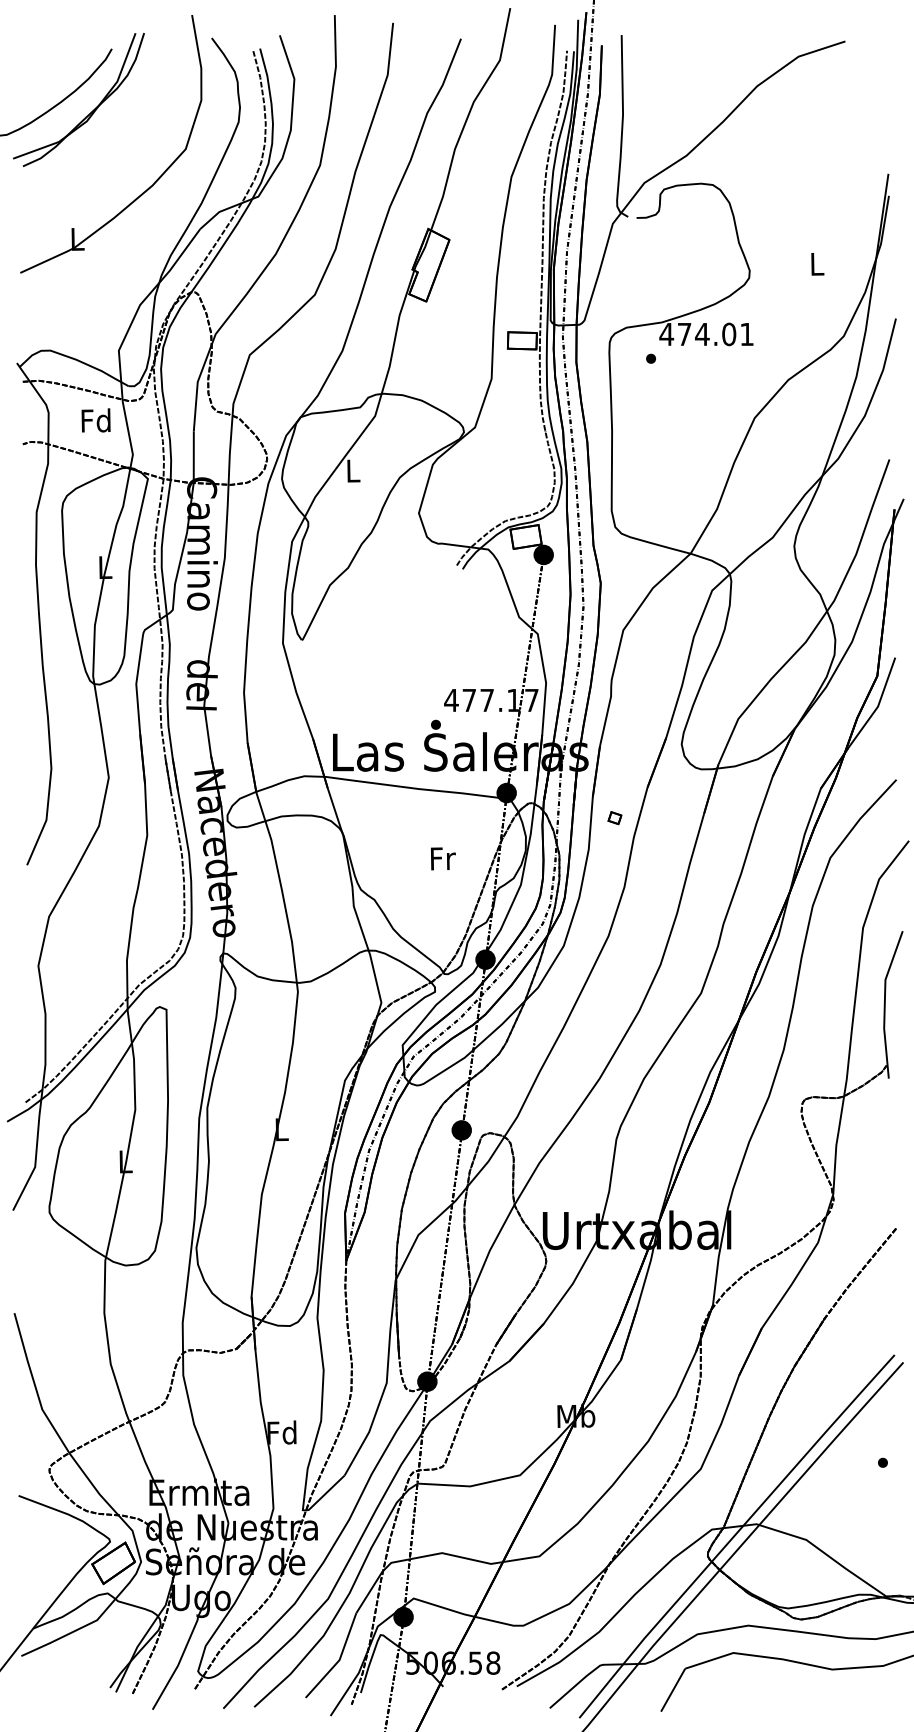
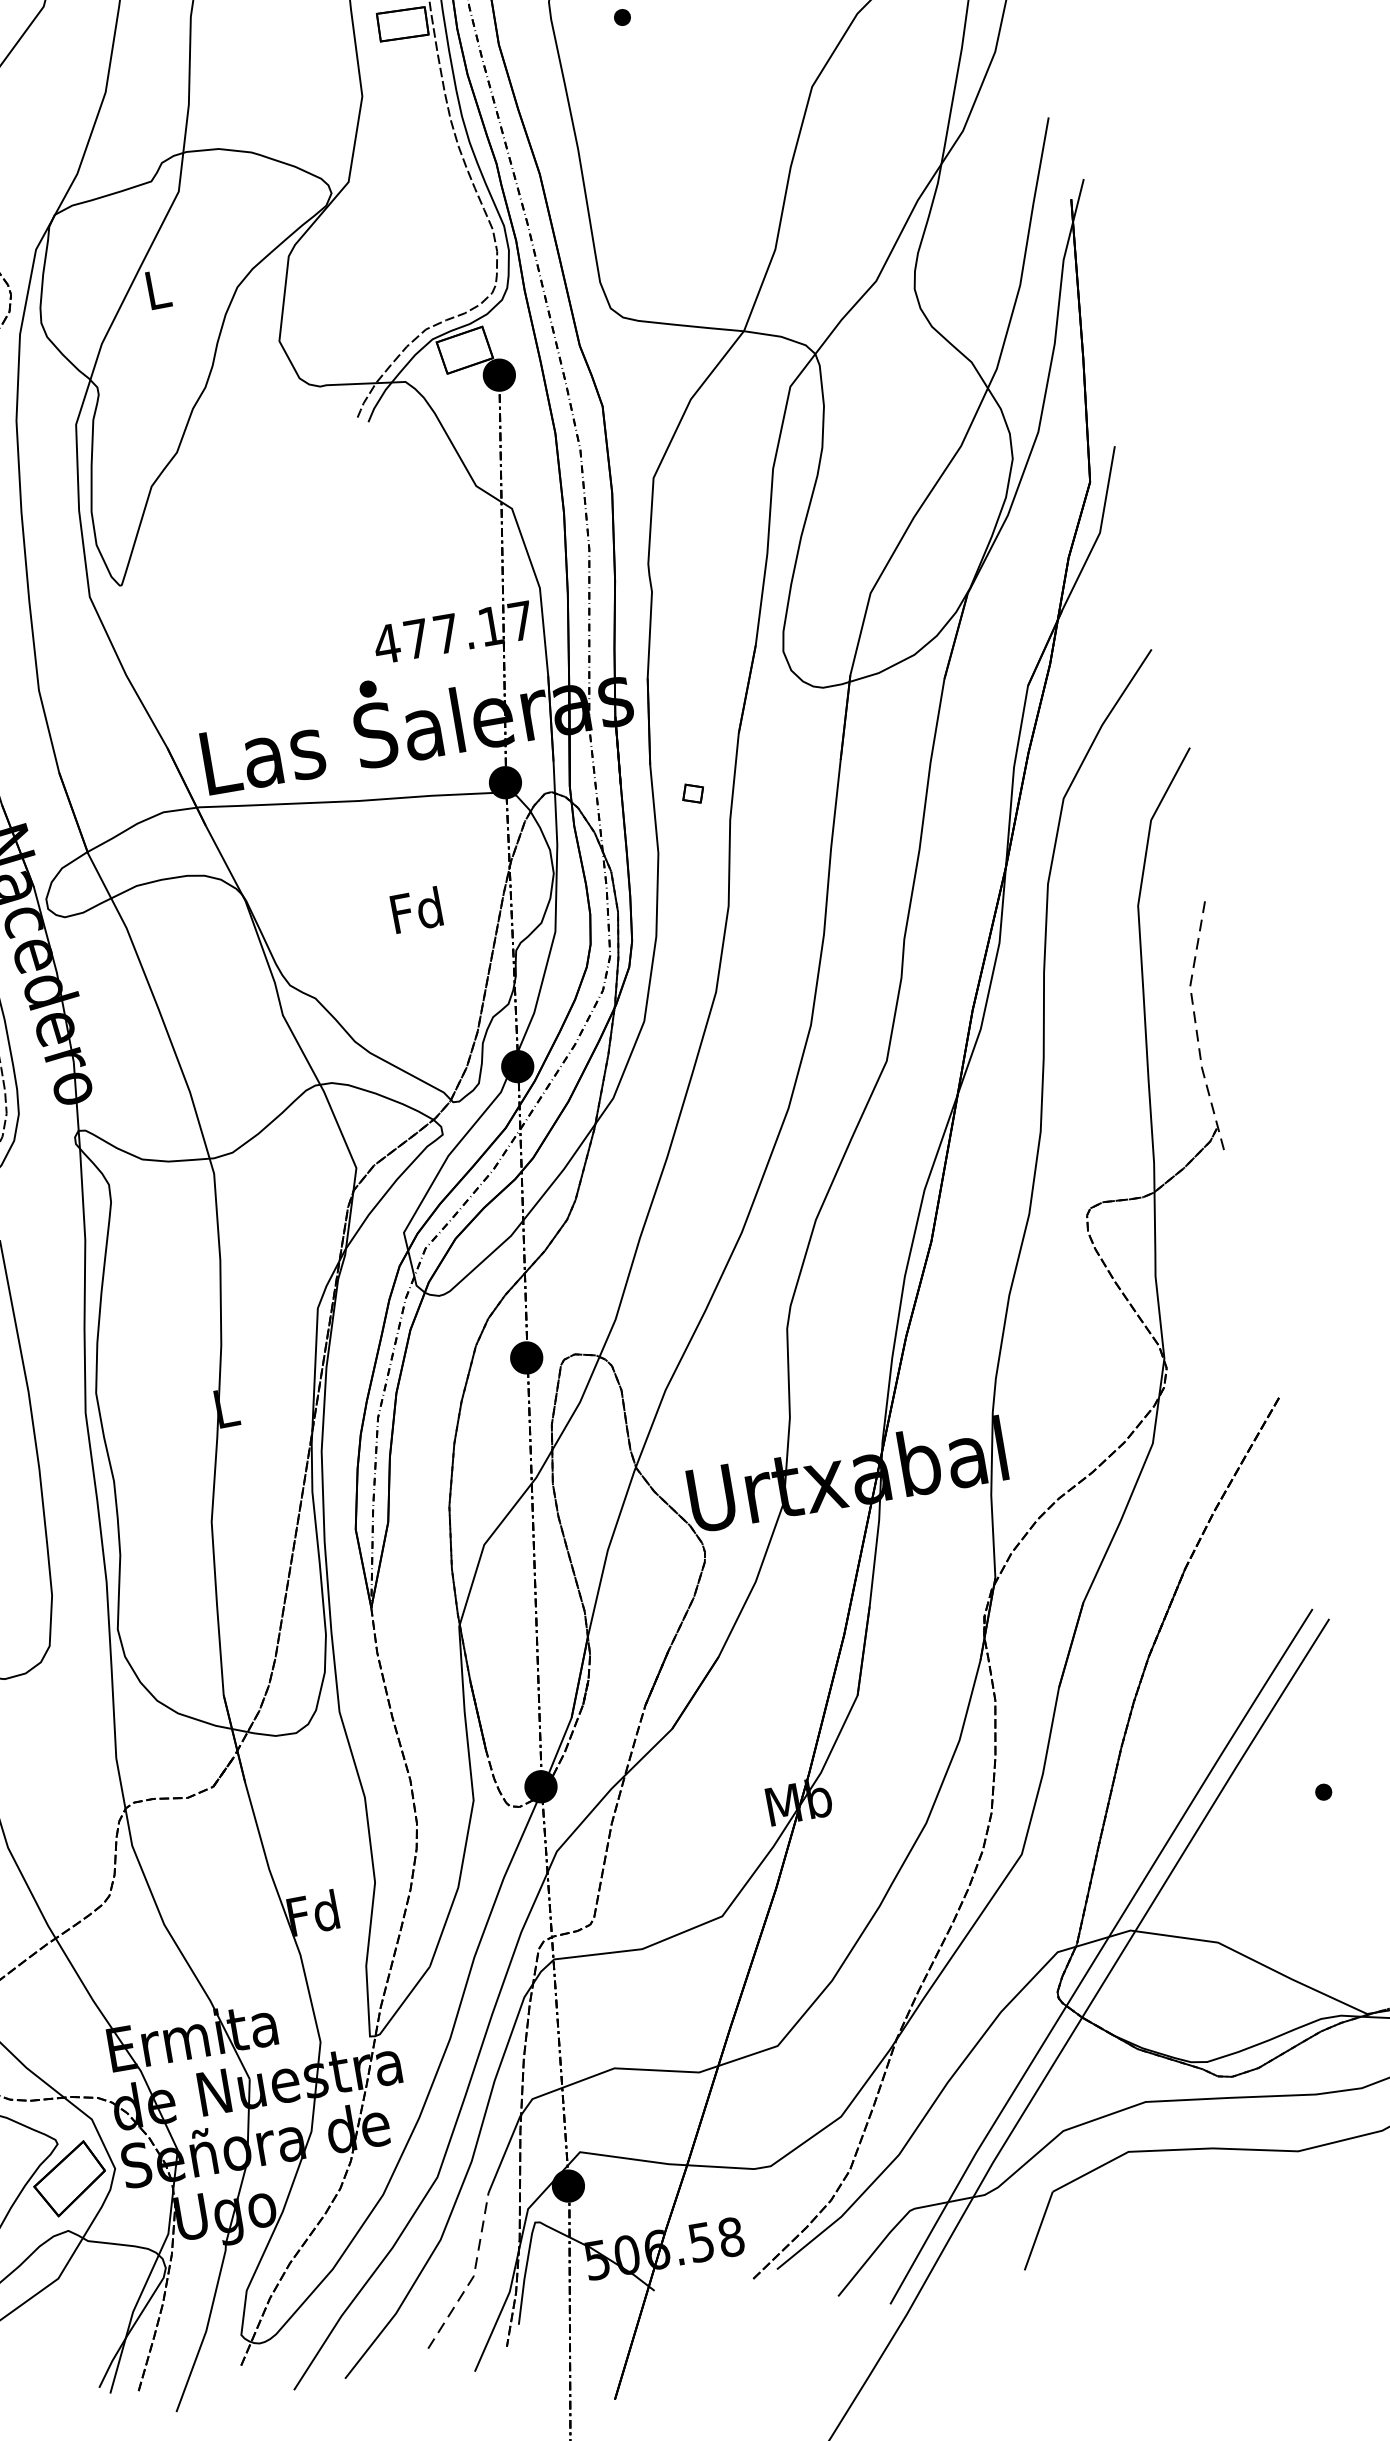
text: (441, 858) -> (415, 910), Fr -> Fd
line: (884, 1003) -> (1195, 1025), solid -> dashed
line: (339, 1660) -> (473, 2276), solid -> dashed

